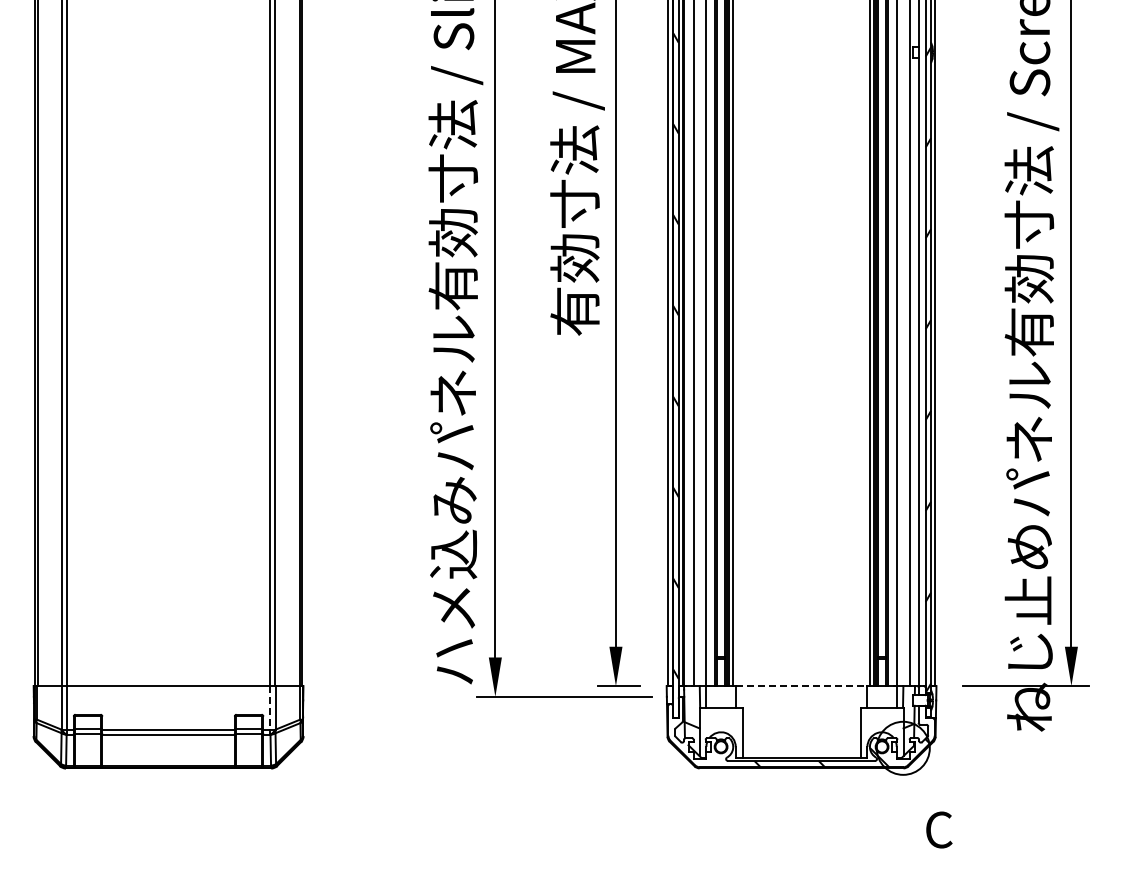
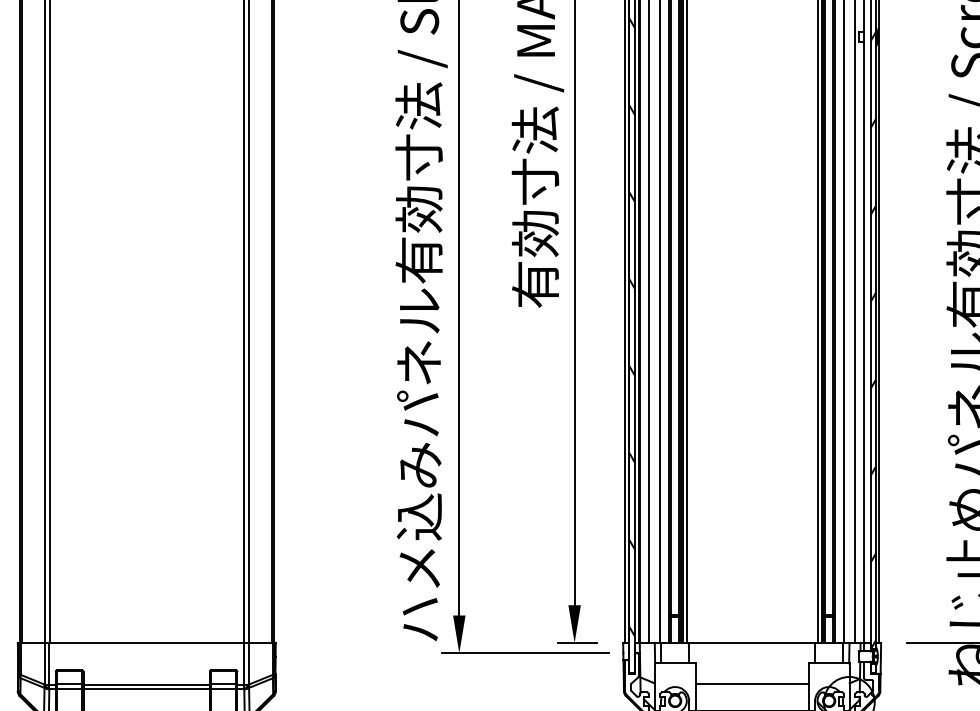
line: (801, 686) -> (752, 643), dashed -> solid
line: (270, 707) -> (244, 663), dashed -> solid
line: (801, 728) -> (752, 683), added

